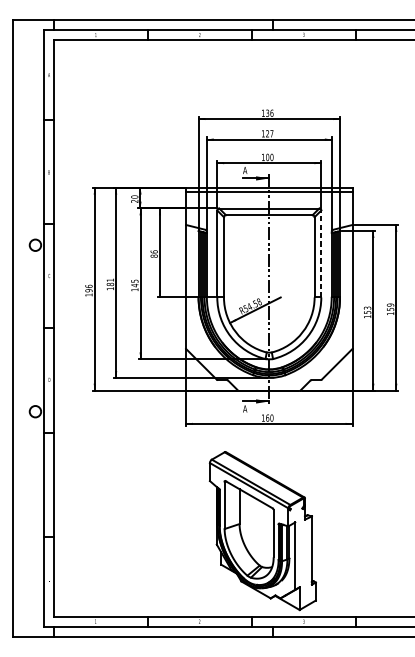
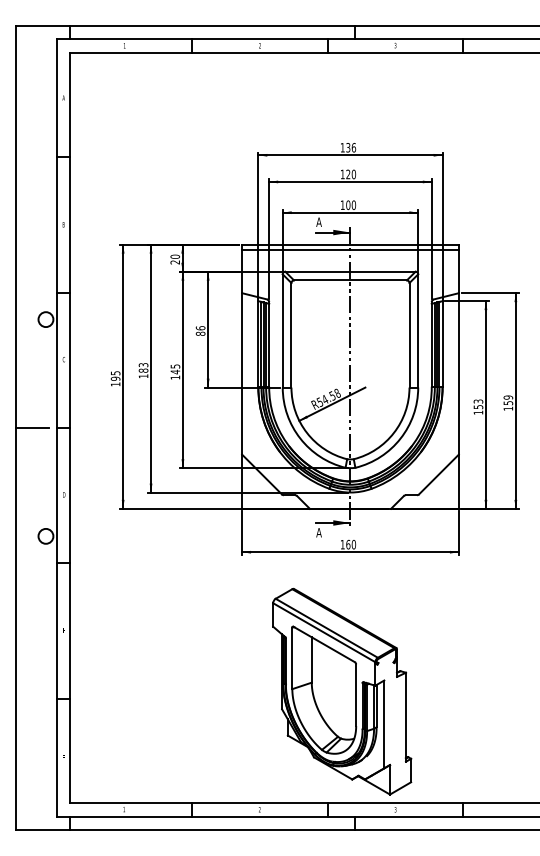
text: (271, 133) -> (353, 174), 127 -> 120
line: (321, 253) -> (418, 330), dashed -> solid
text: (110, 280) -> (143, 365), 181 -> 183
text: (88, 286) -> (115, 373), 196 -> 195
line: (25, 328) -> (32, 427), added

